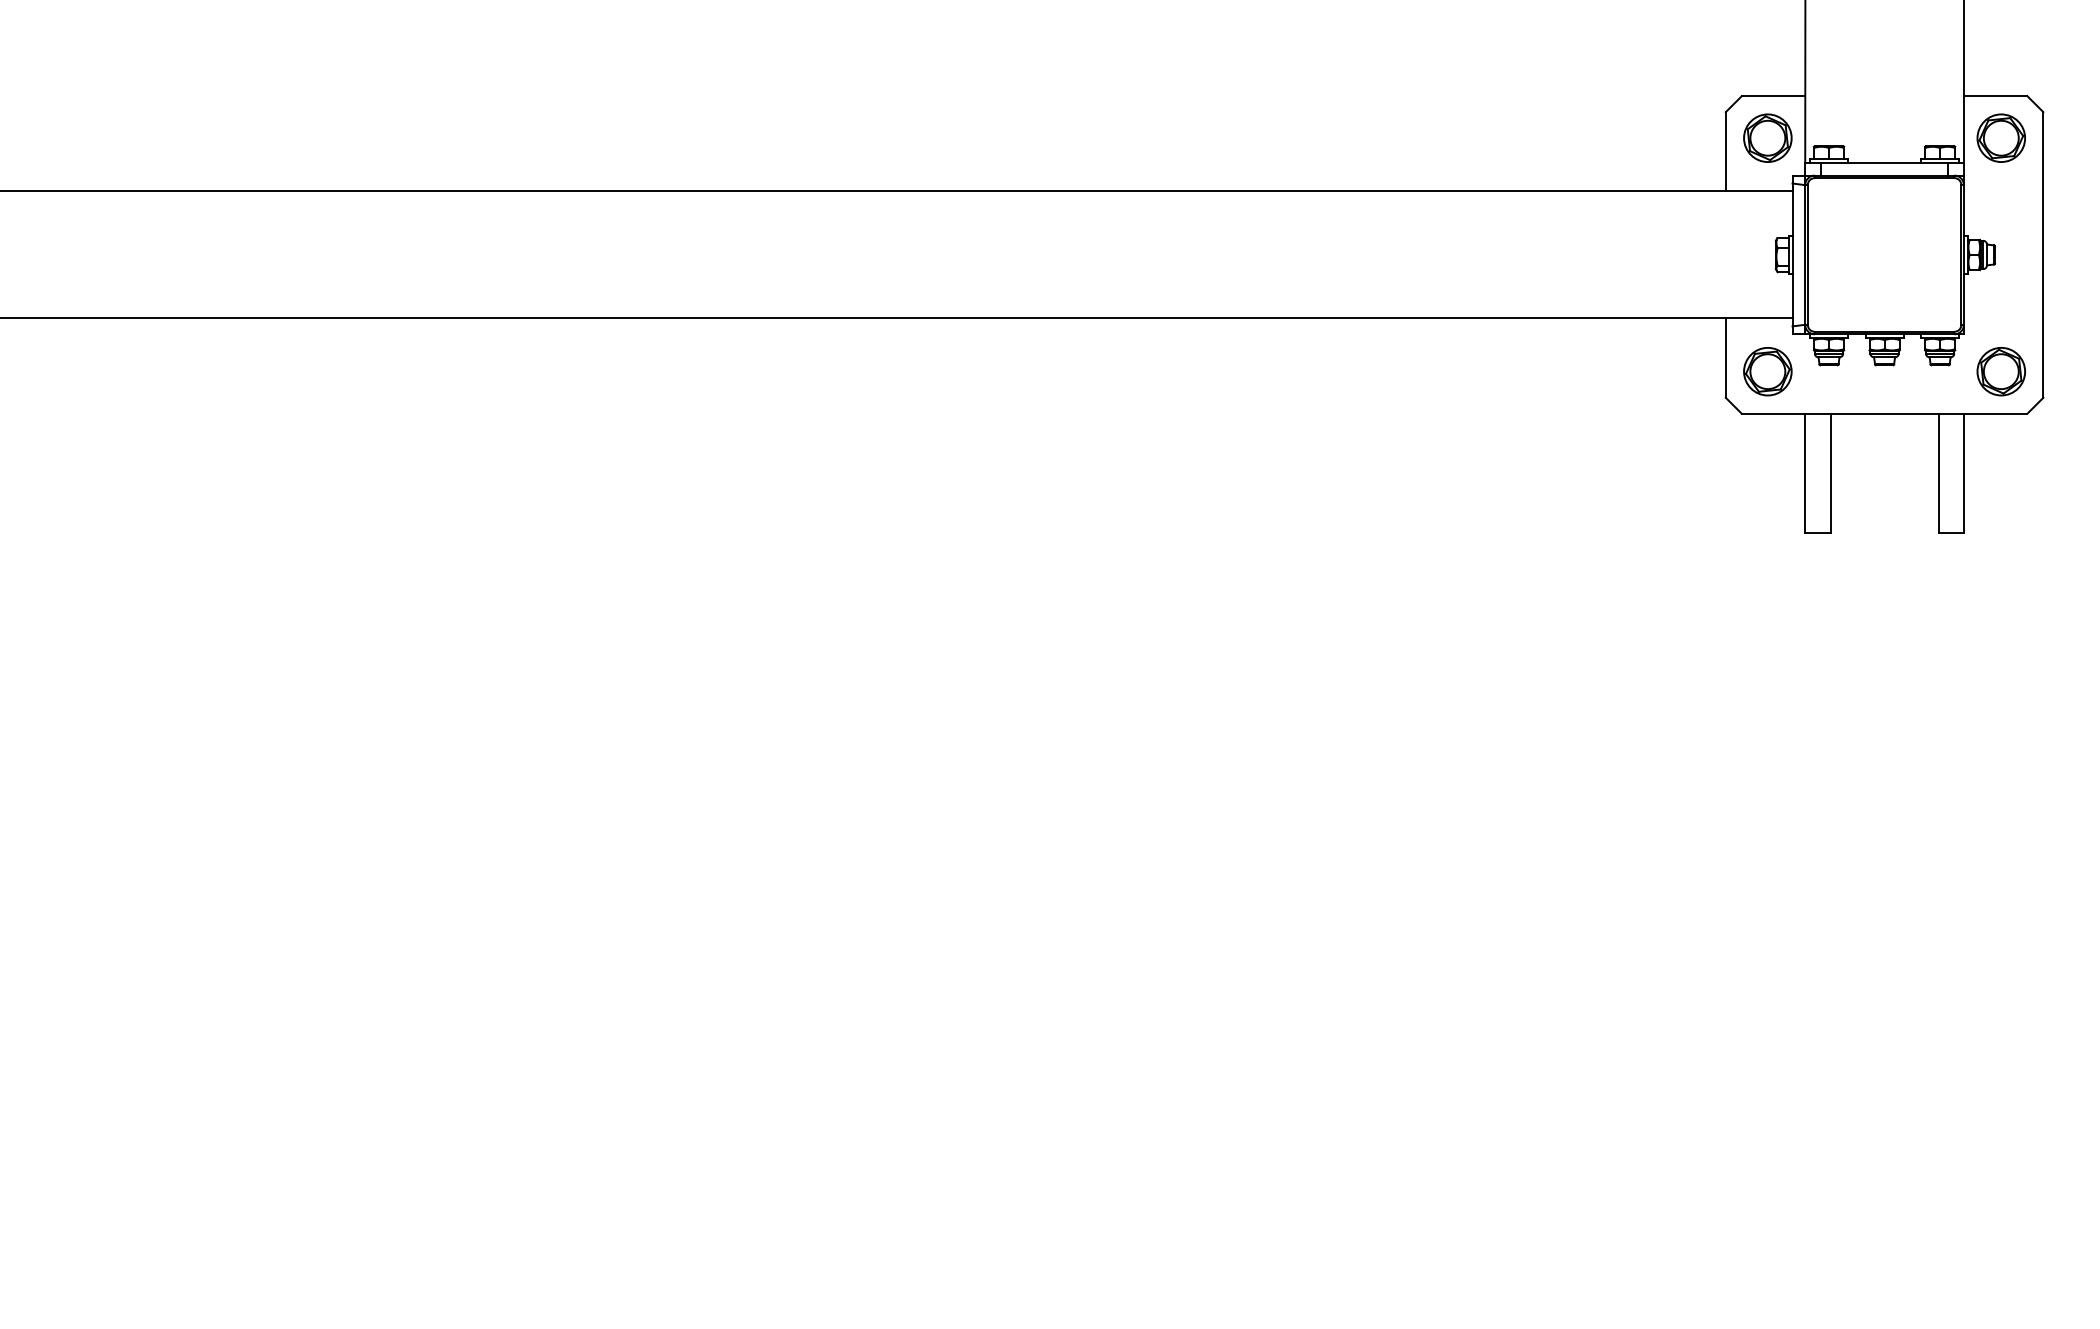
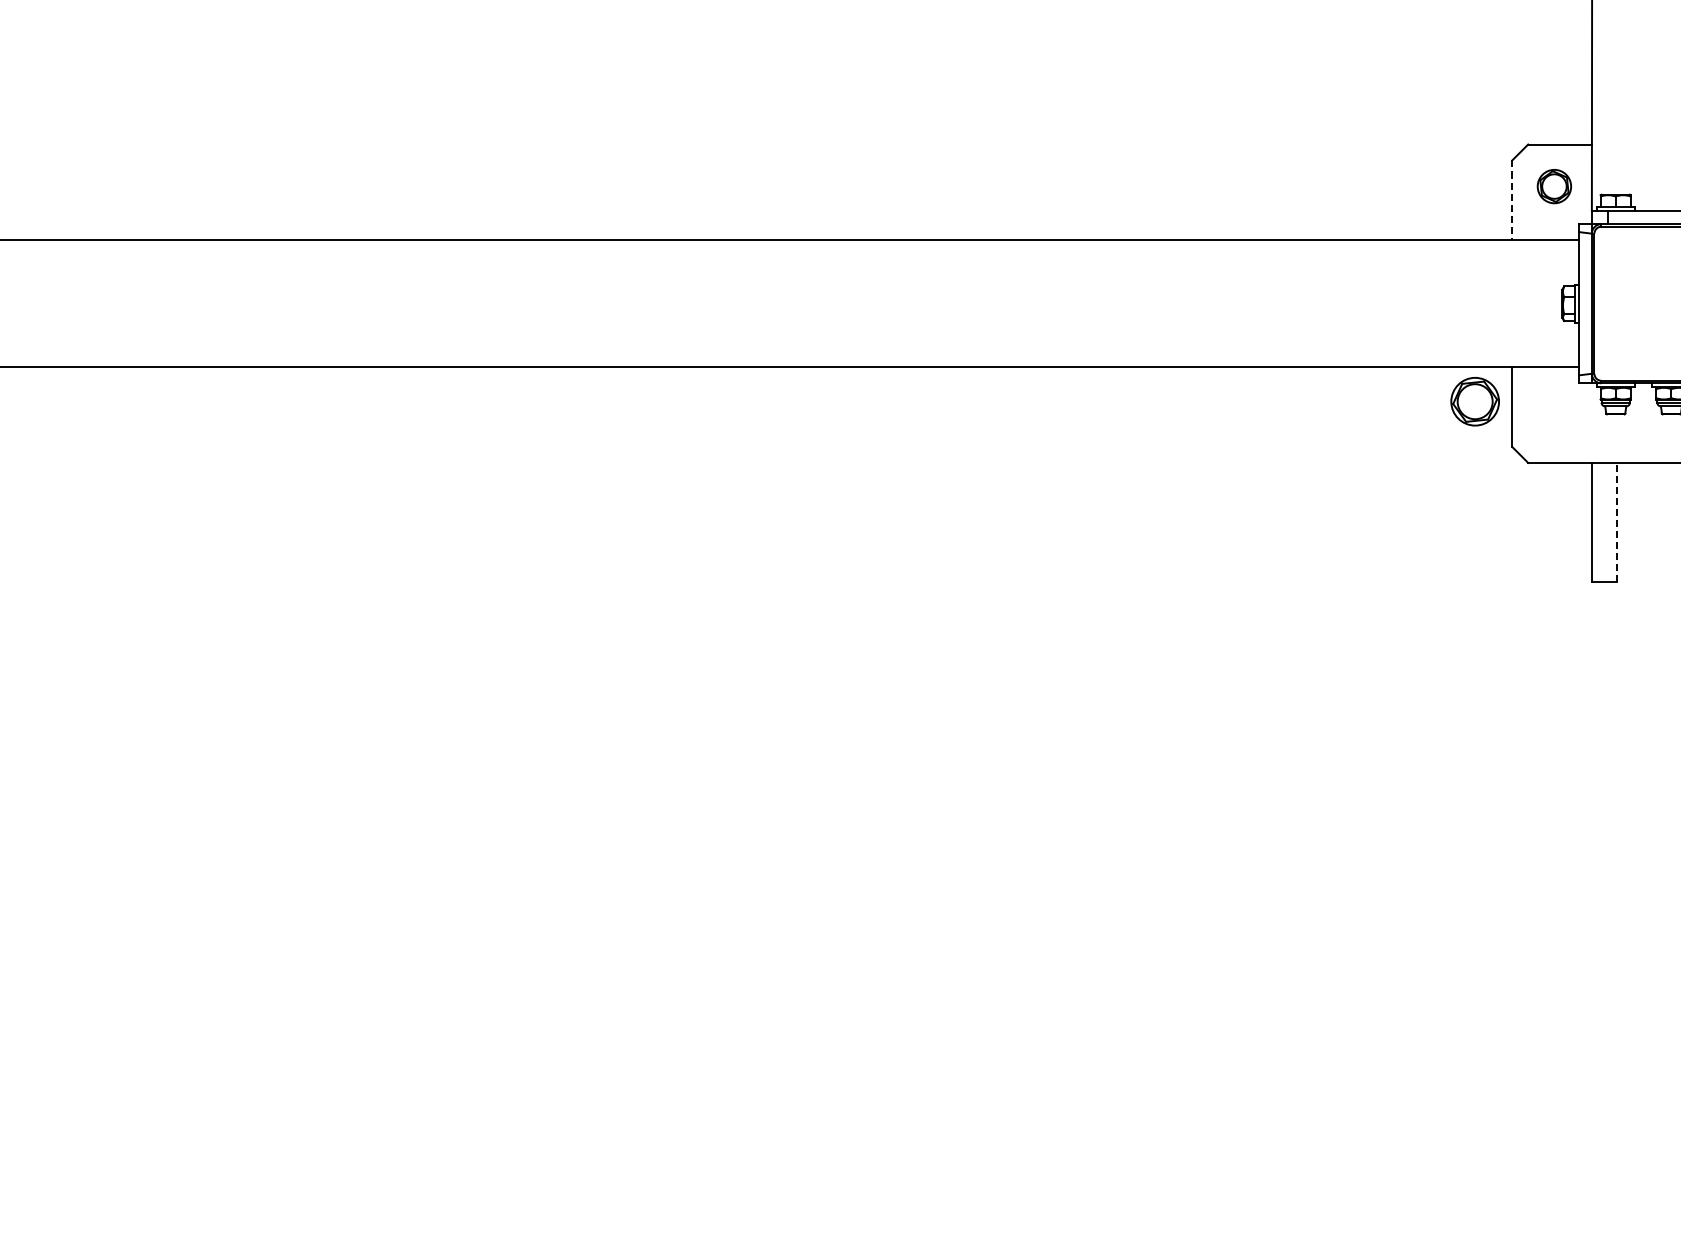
part: (1767, 137) -> (1554, 185), size x0.7
line: (1725, 151) -> (1511, 199), solid -> dashed
part: (1767, 371) -> (1474, 401), moved
line: (1830, 473) -> (1617, 522), solid -> dashed

